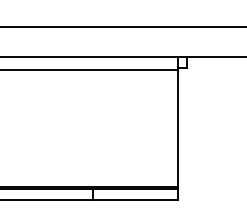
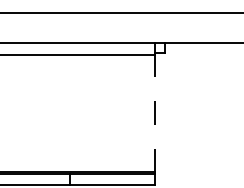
line: (177, 128) -> (155, 113), solid -> dashed

